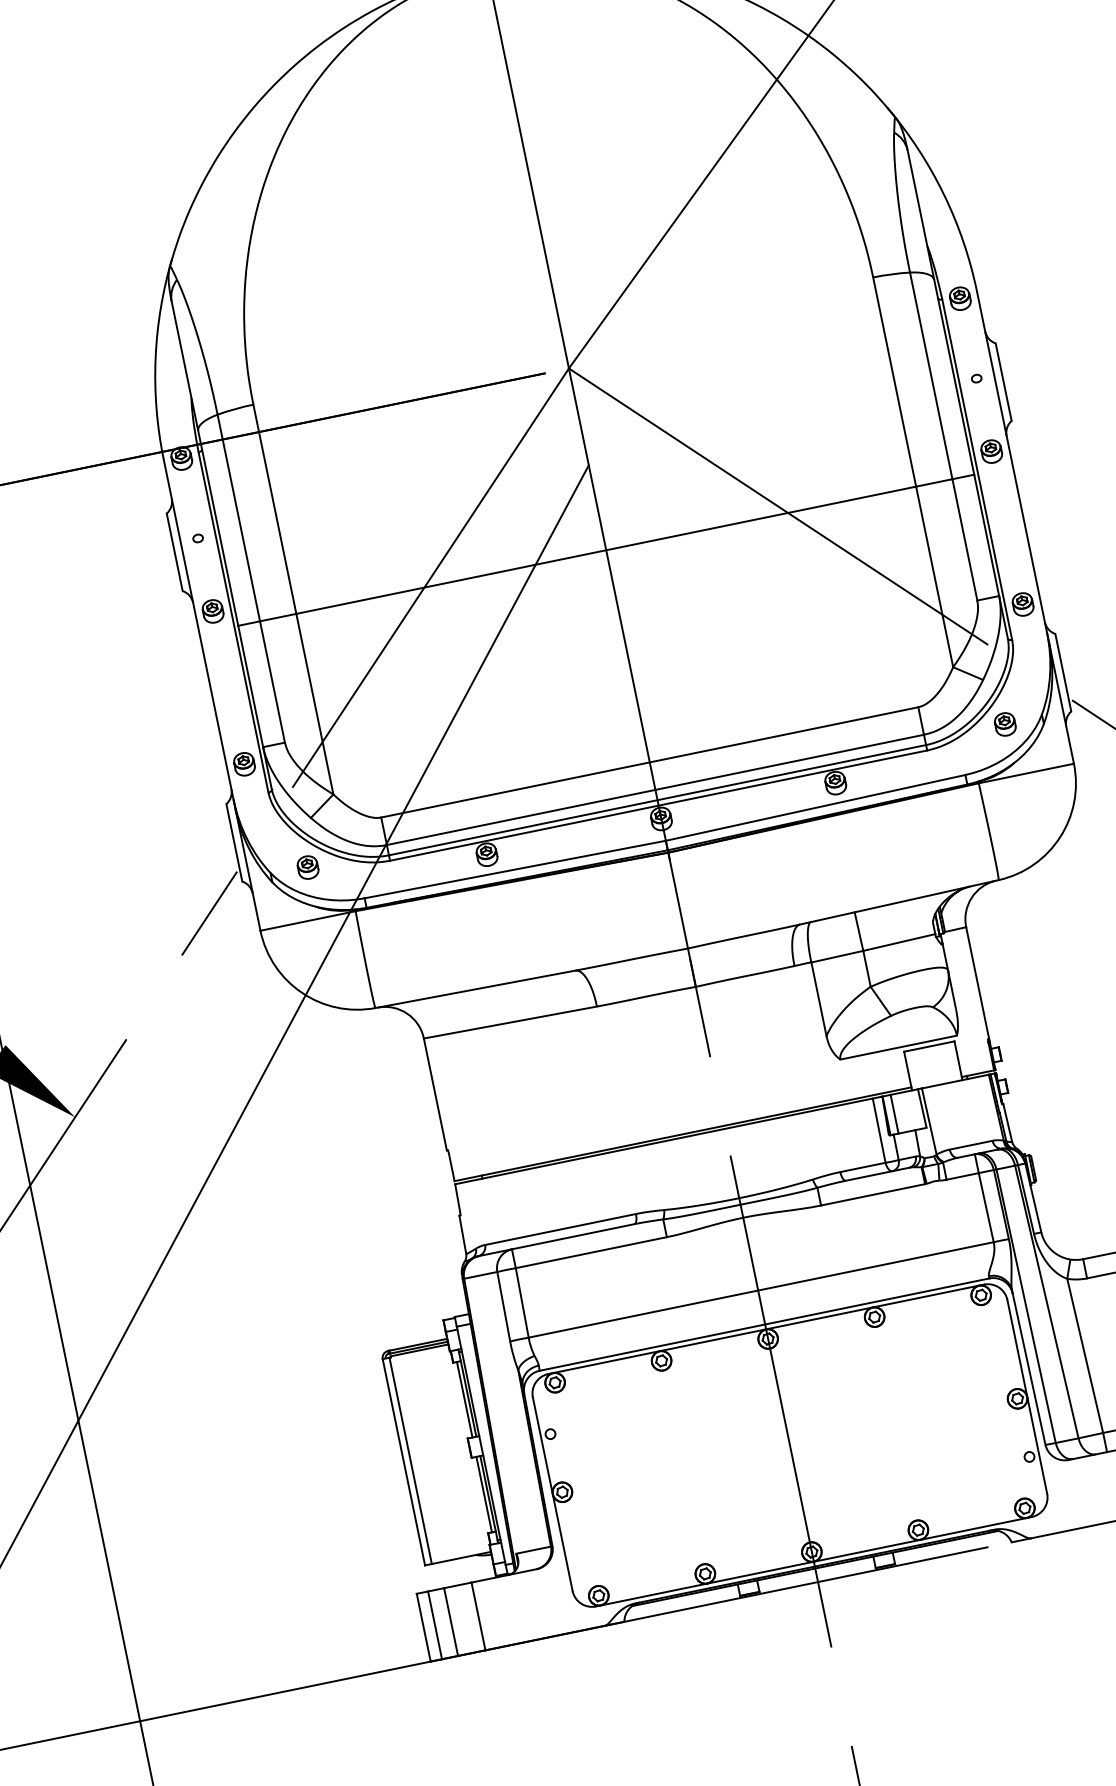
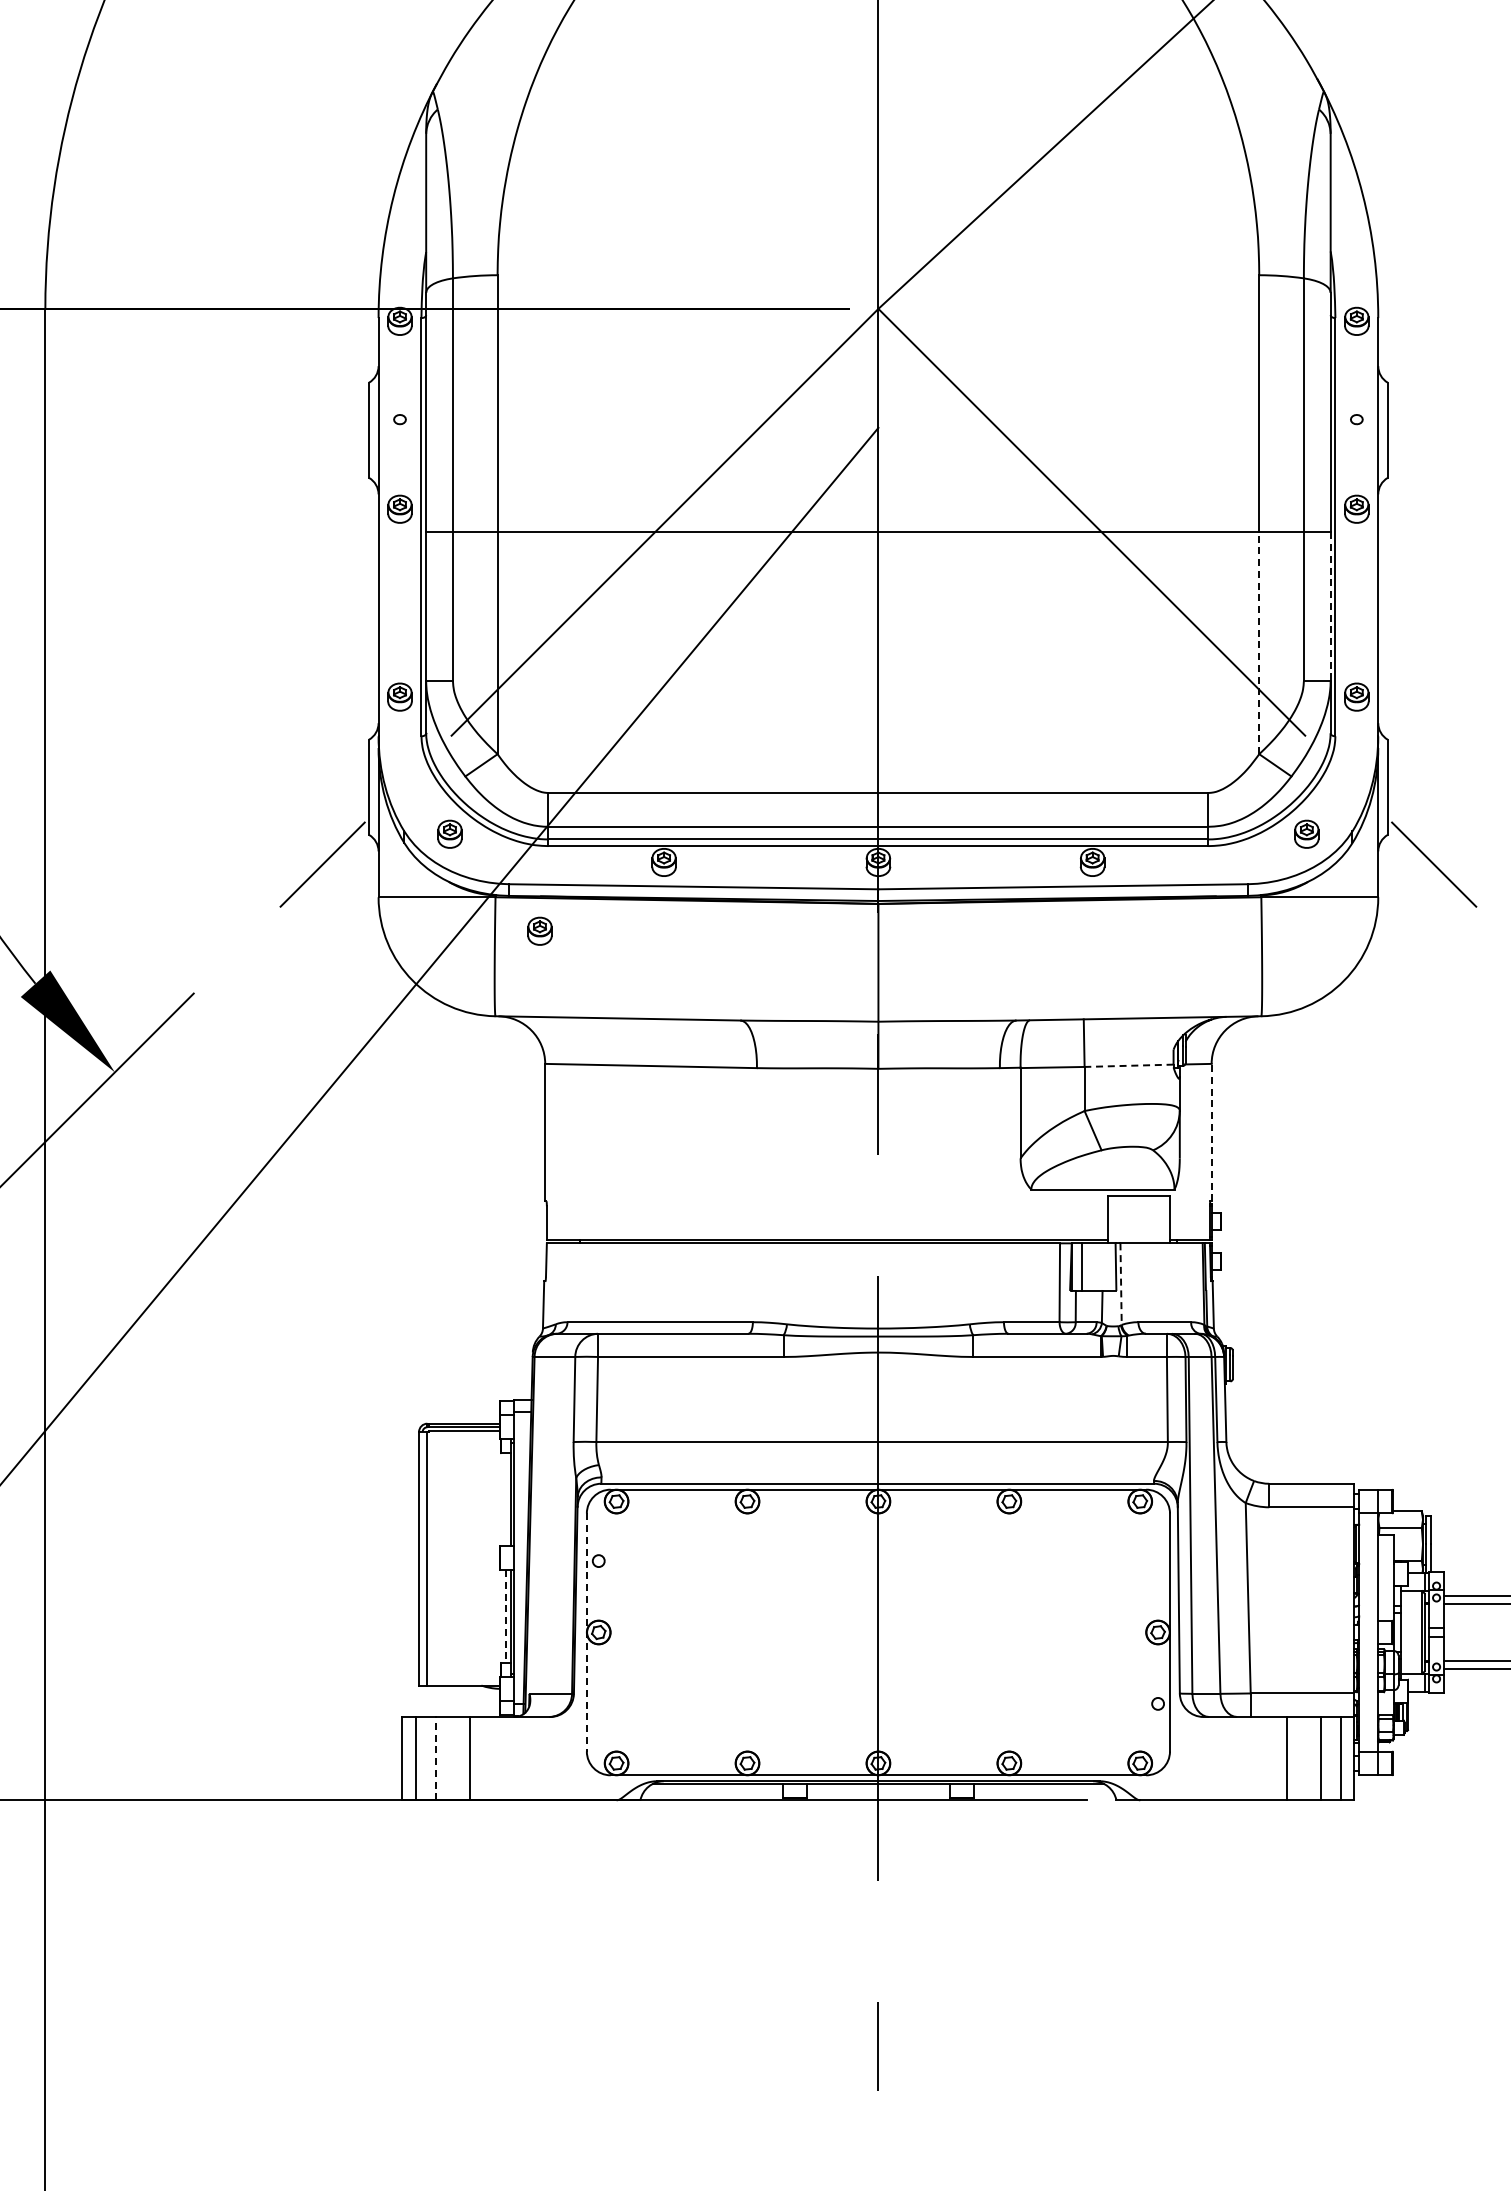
line: (986, 535) -> (1330, 606), solid -> dashed
line: (934, 577) -> (1259, 643), solid -> dashed
part: (396, 930) -> (539, 930), added
line: (898, 942) -> (1128, 1065), solid -> dashed
line: (977, 983) -> (1211, 1132), solid -> dashed
line: (929, 1121) -> (1121, 1284), solid -> dashed
line: (464, 1399) -> (505, 1499), removed
line: (483, 1494) -> (505, 1616), solid -> dashed
line: (552, 1495) -> (586, 1633), solid -> dashed
line: (451, 1621) -> (436, 1758), solid -> dashed

